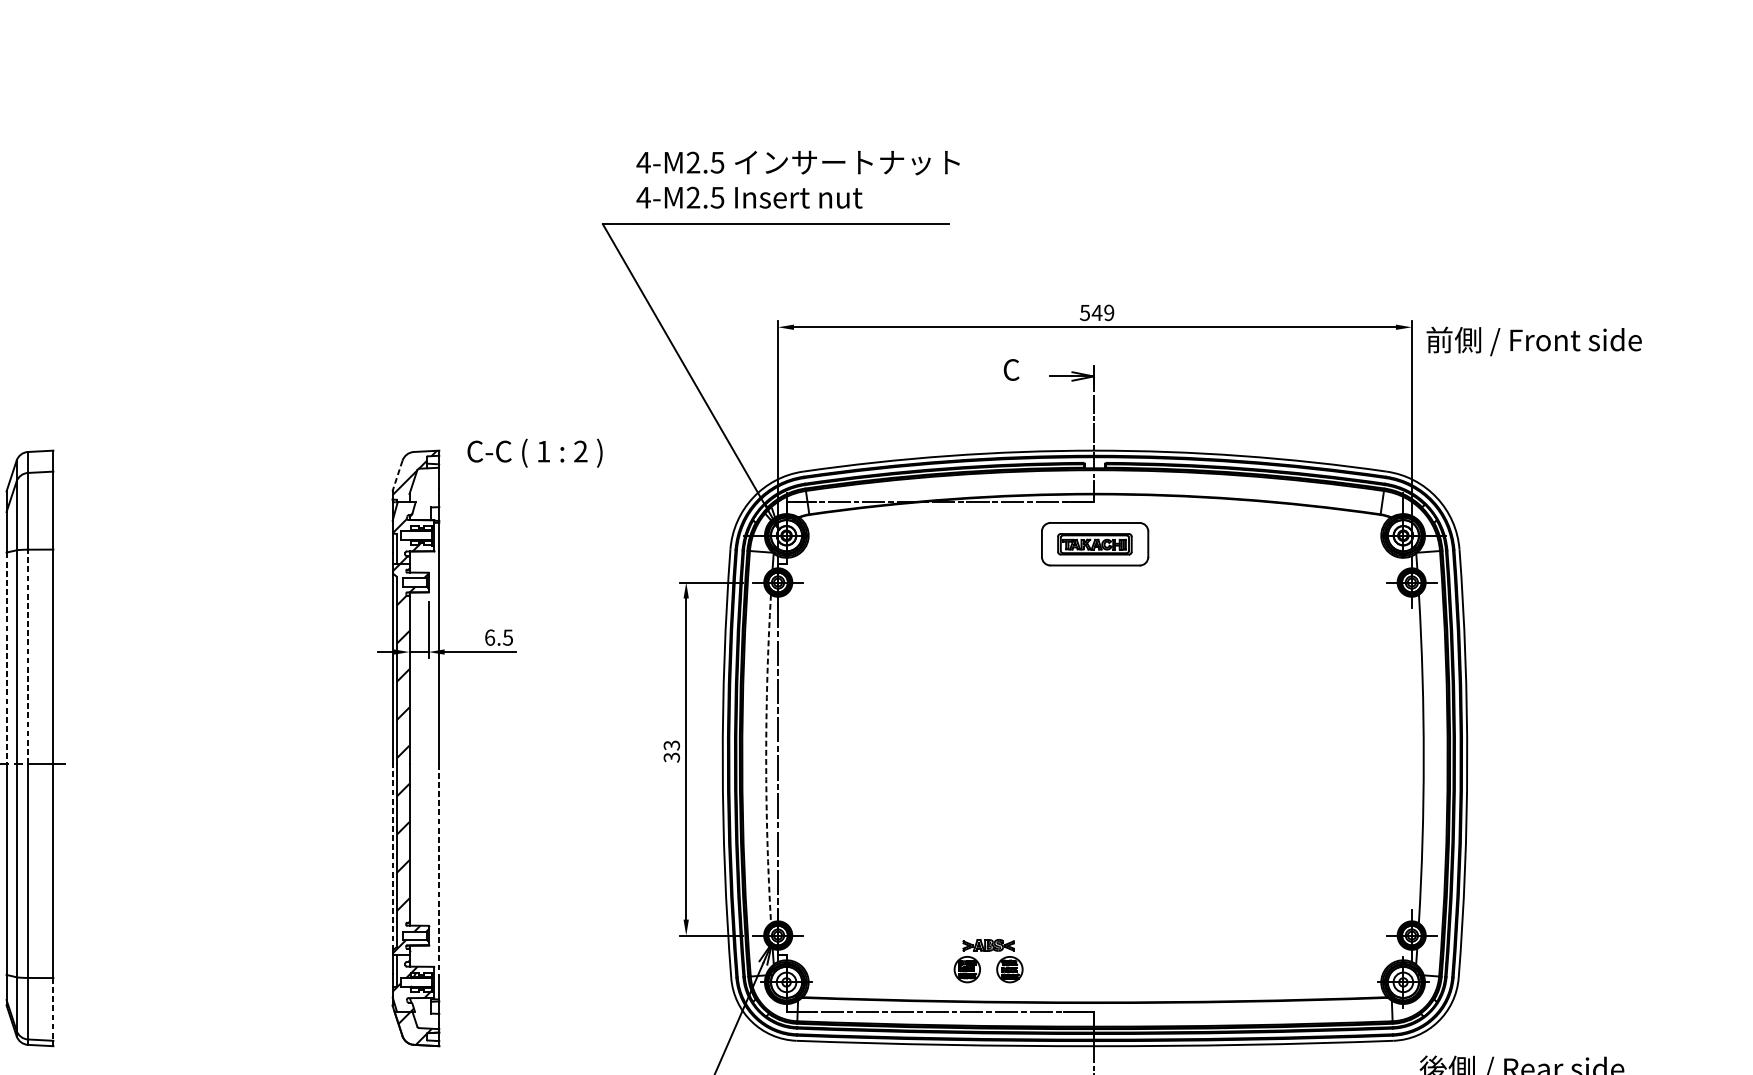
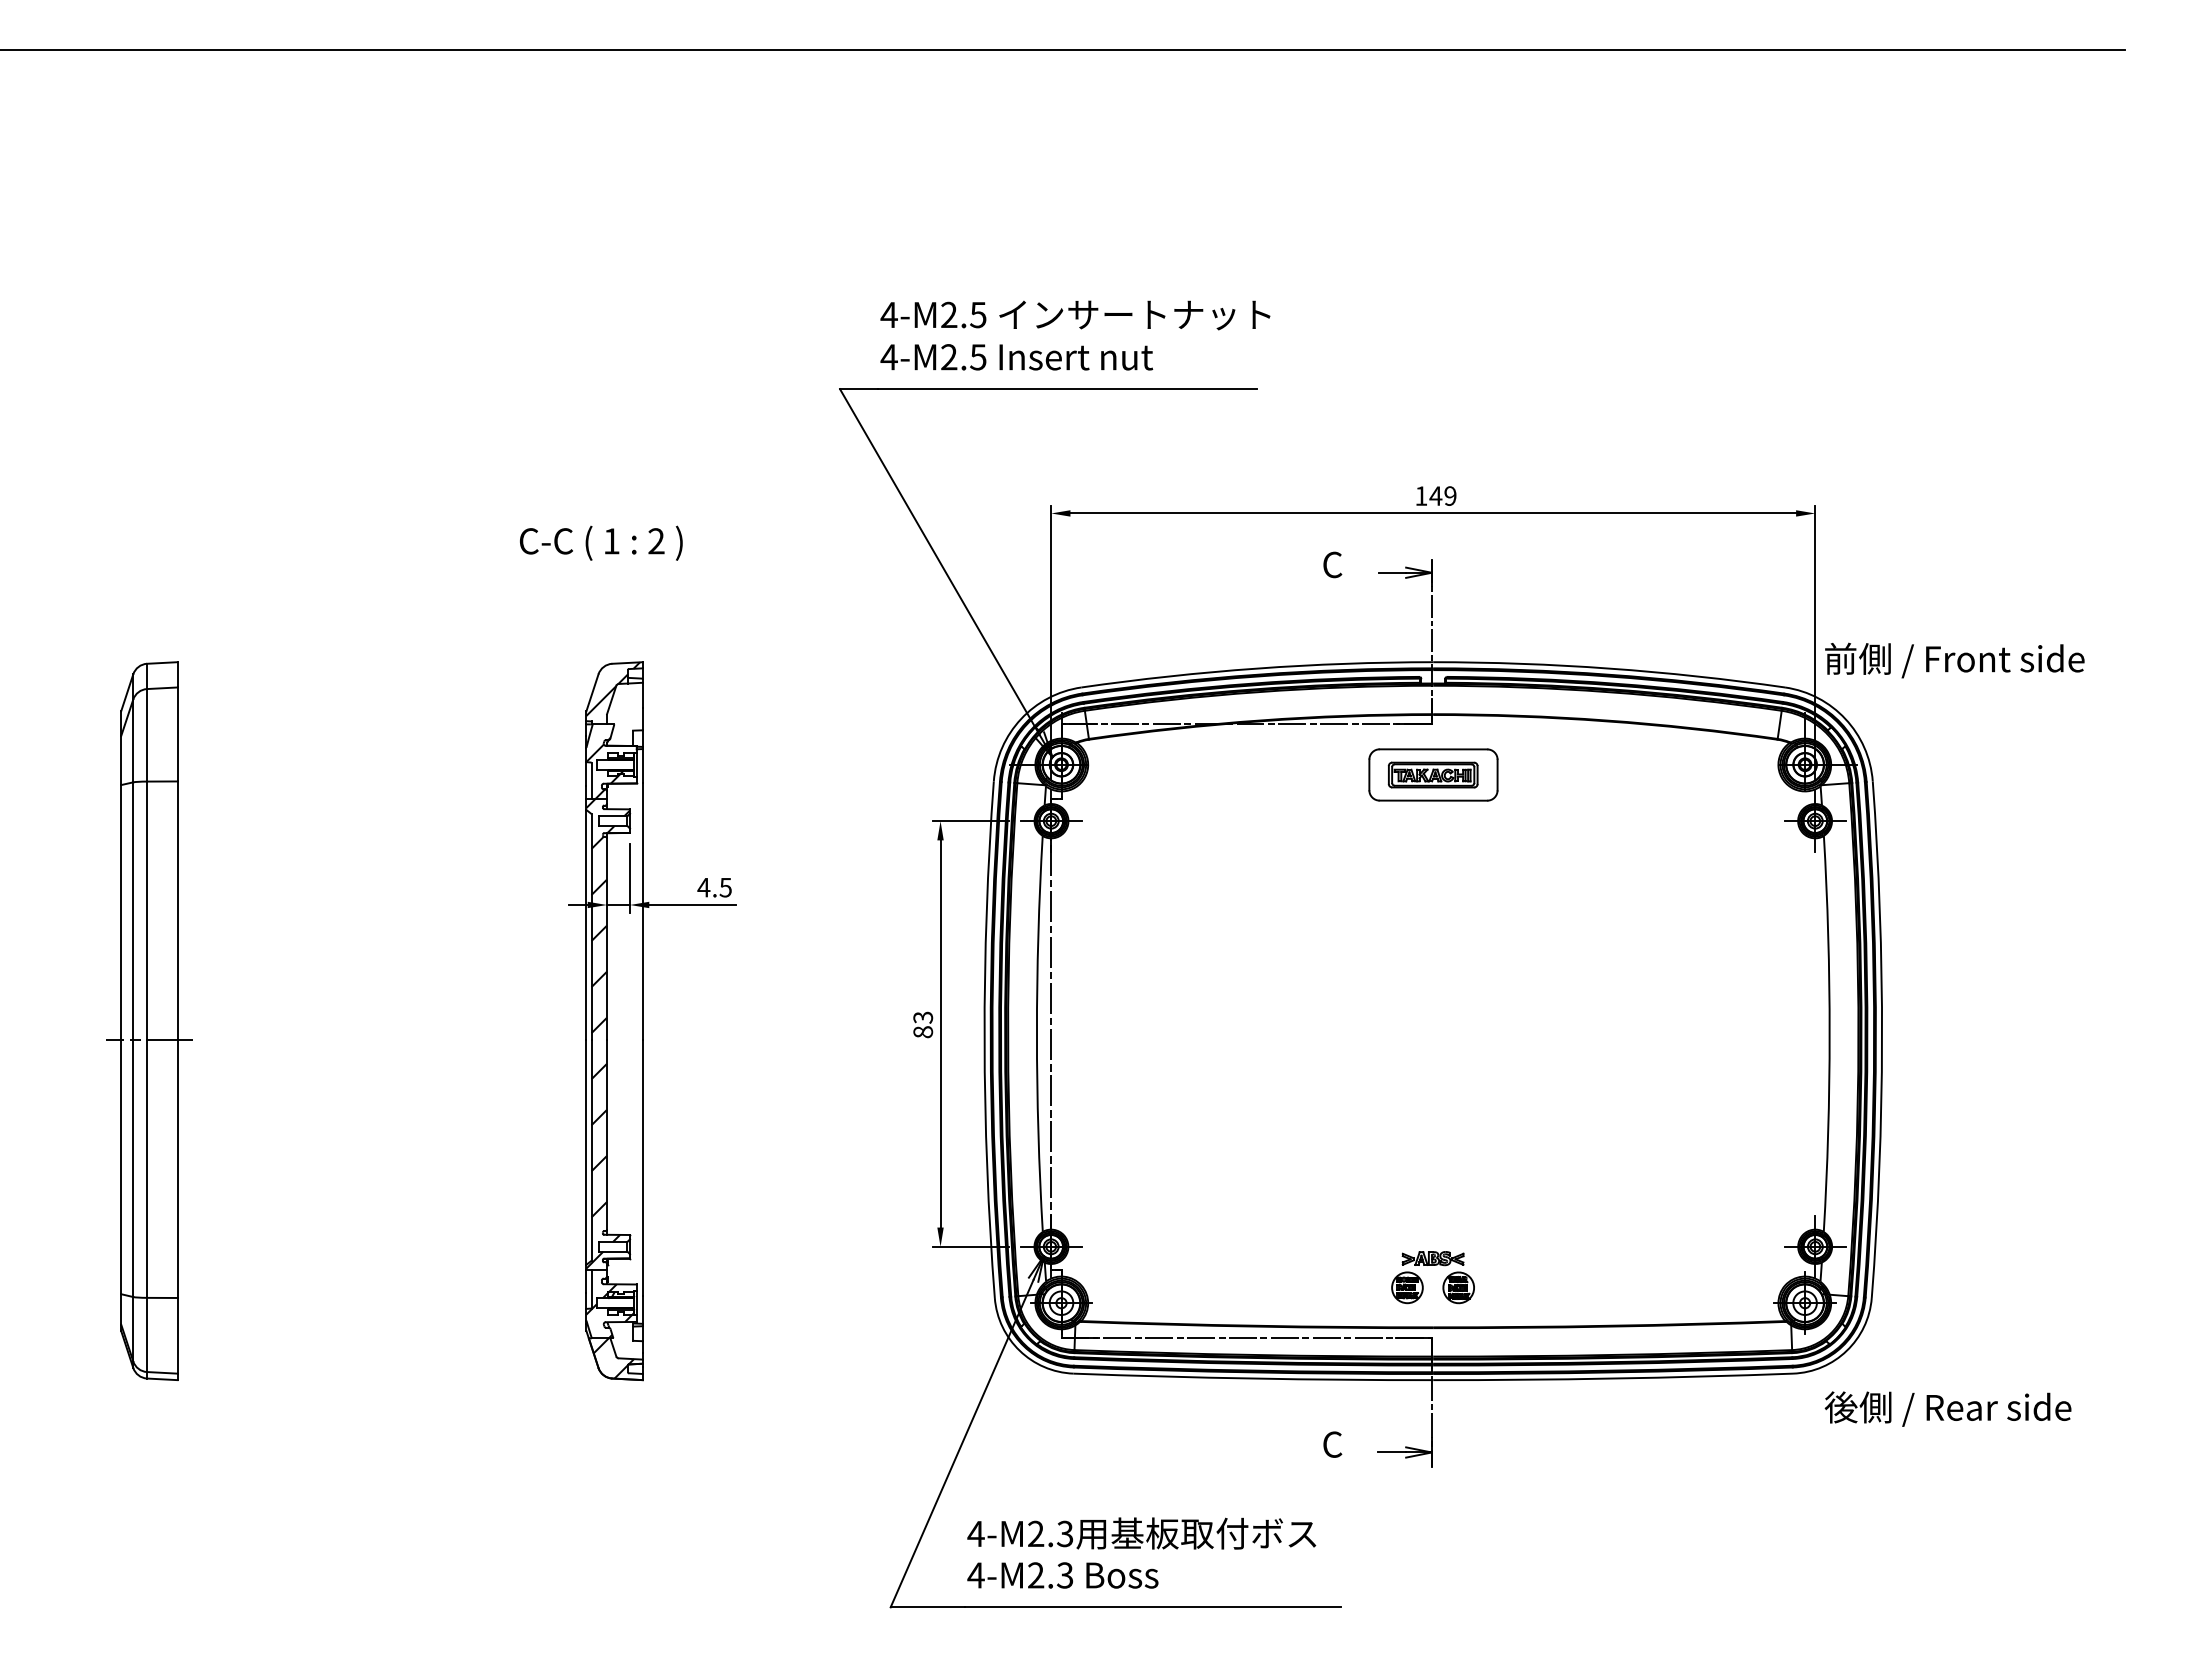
text: (1085, 312) -> (1421, 495), 549 -> 149
text: (1533, 341) -> (1954, 660), moved
text: (535, 452) -> (601, 542), moved
line: (397, 476) -> (592, 693), dashed -> solid
text: (489, 637) -> (703, 887), 6.5 -> 4.5
line: (28, 656) -> (147, 910), dashed -> solid
line: (6, 658) -> (121, 912), dashed -> solid
text: (671, 757) -> (922, 1032), 33 -> 83
arc: (765, 758) -> (1036, 1033), dashed -> solid
line: (392, 857) -> (586, 1152), dashed -> solid
line: (439, 870) -> (642, 1168), dashed -> solid
part: (979, 964) -> (1422, 1281), moved
line: (53, 1009) -> (177, 1335), dashed -> solid

